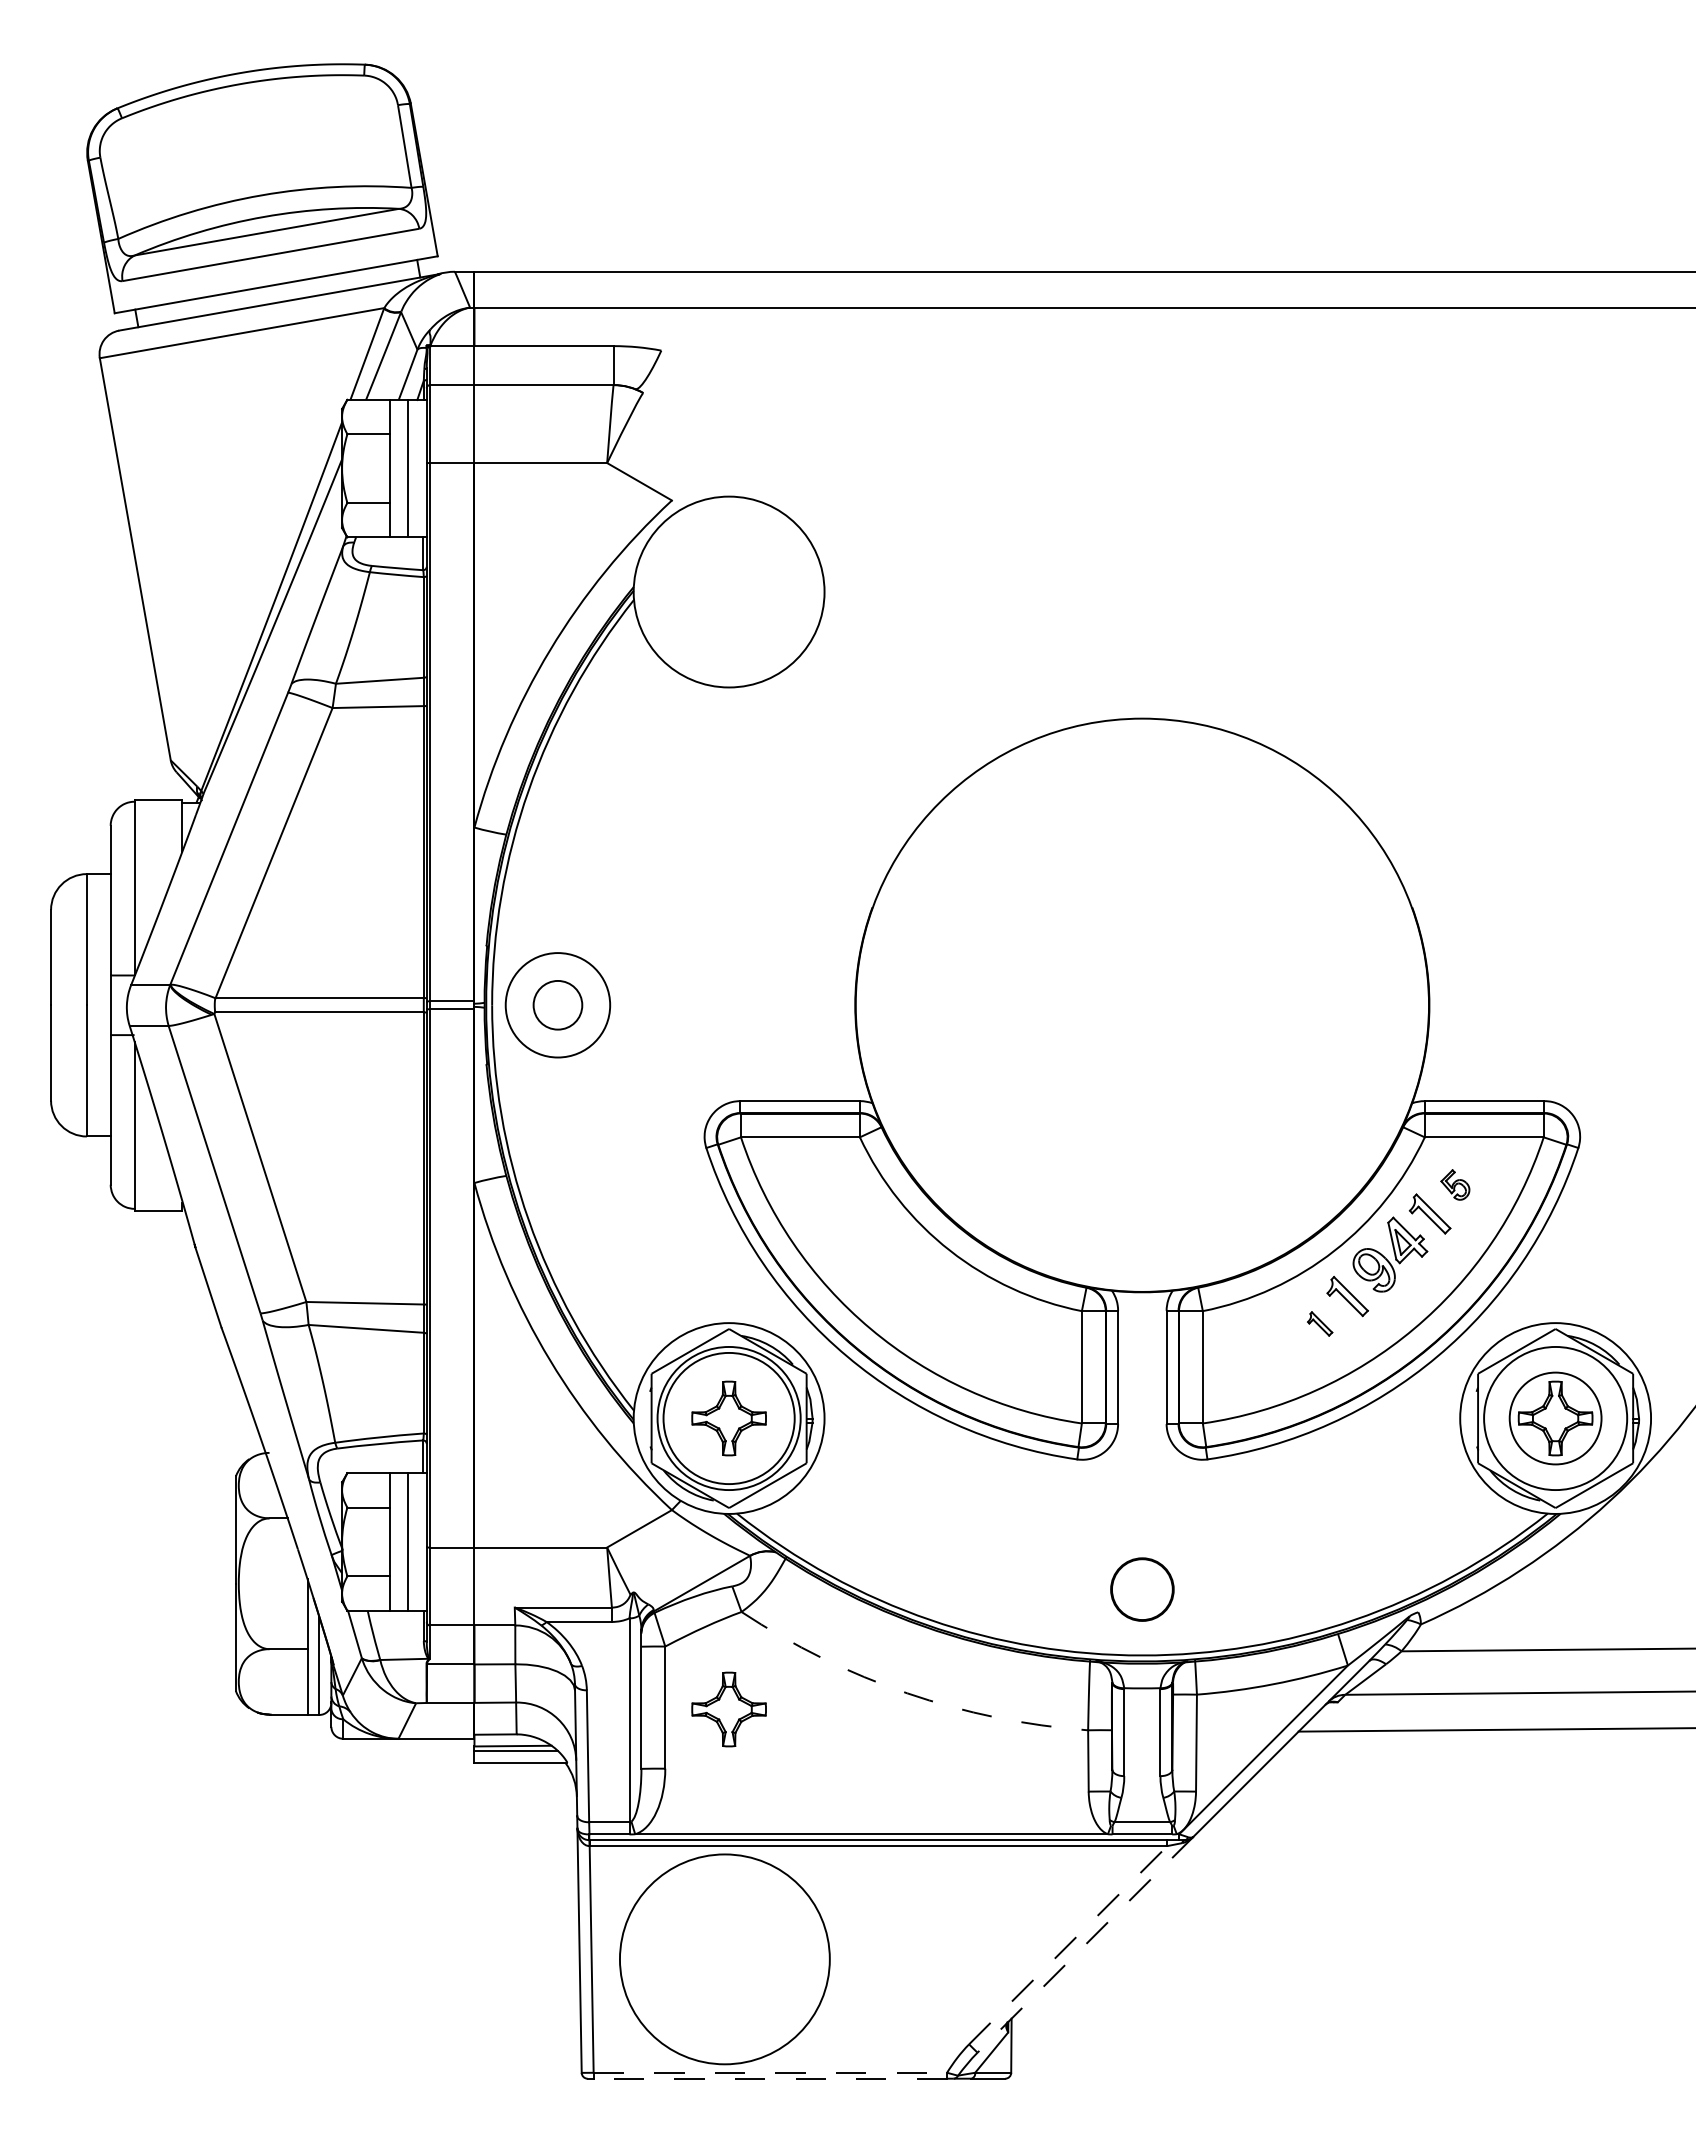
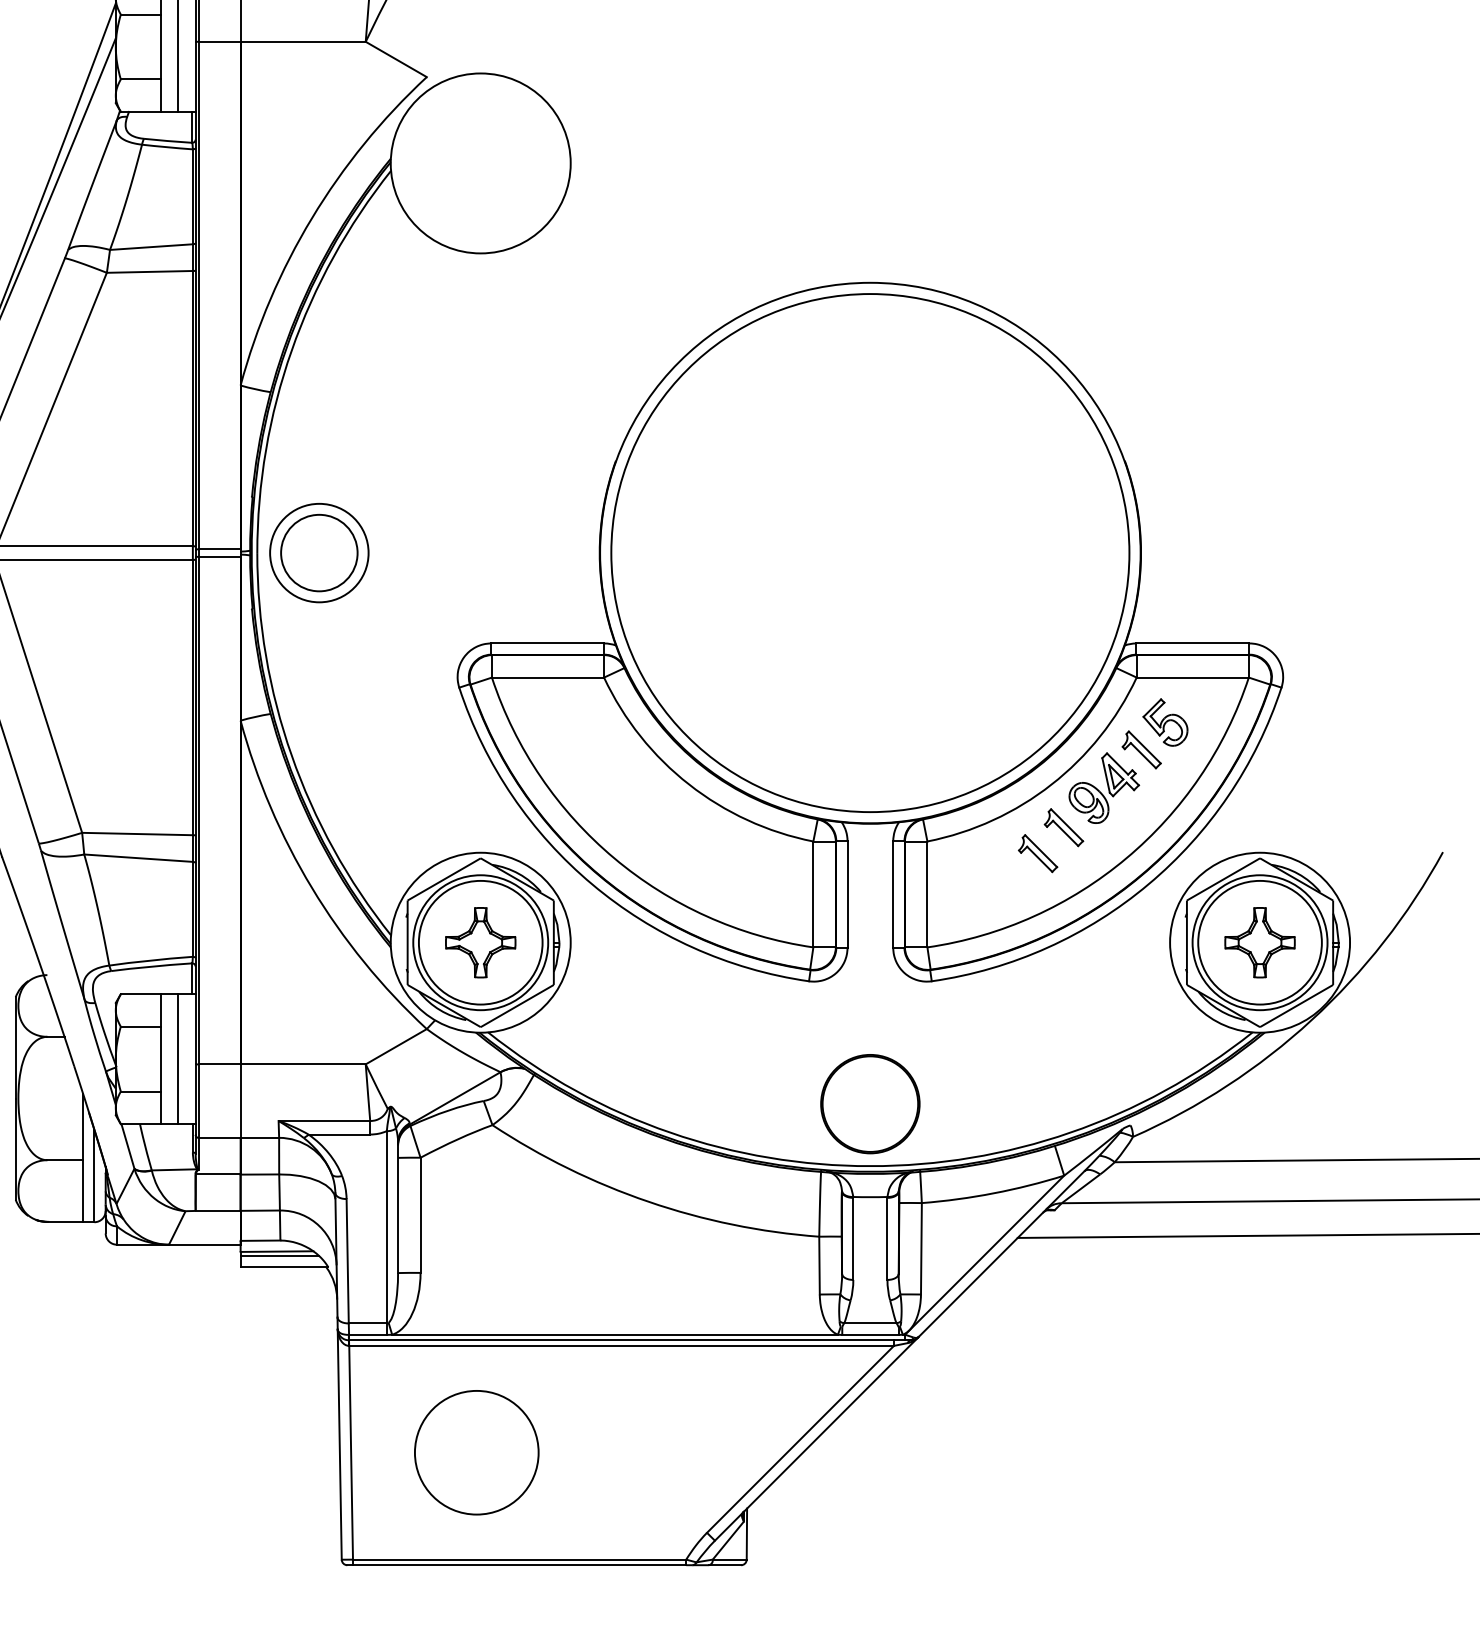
circle: (557, 1004) -> (318, 552), size x1.67
circle: (1141, 1004) -> (869, 552), added
part: (1455, 1184) -> (1165, 722), size x1.67
part: (1319, 1323) -> (1037, 853), size x1.67
circle: (1555, 1418) -> (1259, 942), size x1.43
part: (1142, 1589) -> (870, 1103), size x1.67
arc: (907, 1693) -> (648, 1202), dashed -> solid
part: (728, 1709) -> (480, 1217), removed
line: (1068, 1944) -> (800, 1438), dashed -> solid
line: (1085, 1944) -> (816, 1438), dashed -> solid
circle: (724, 1959) -> (476, 1452), size x0.62
line: (770, 2072) -> (519, 1559), dashed -> solid
line: (770, 2078) -> (519, 1565), dashed -> solid

